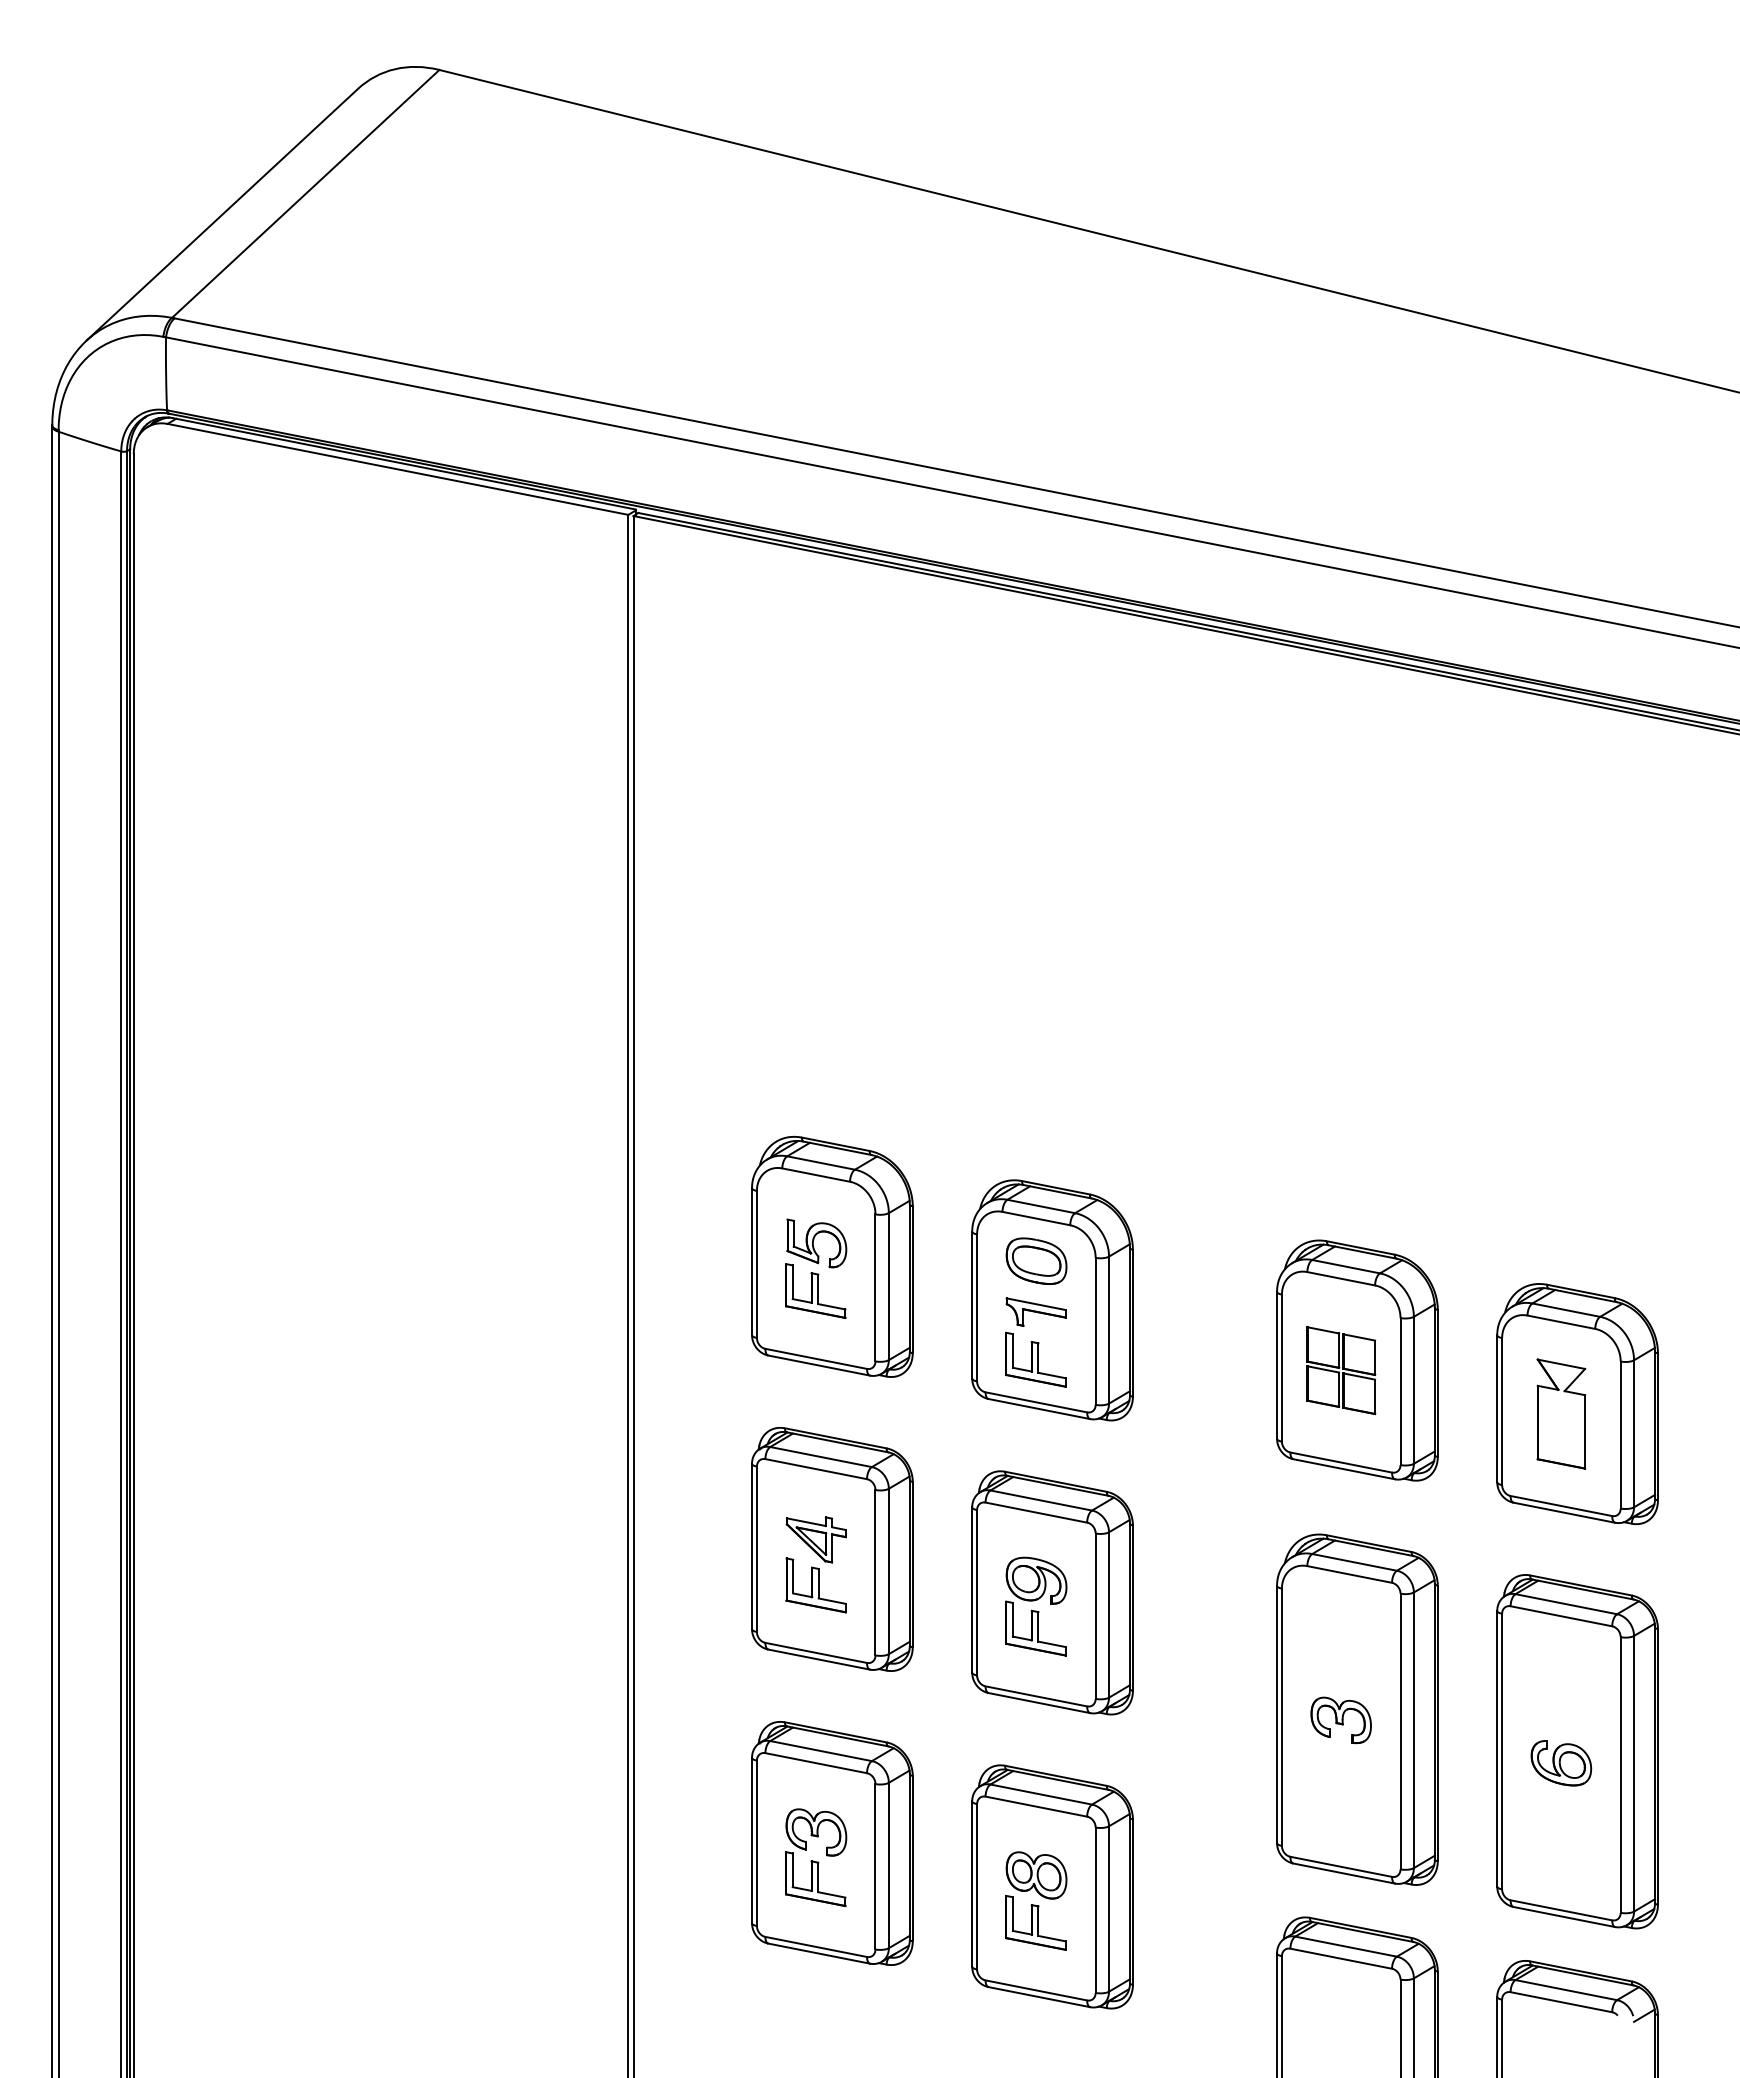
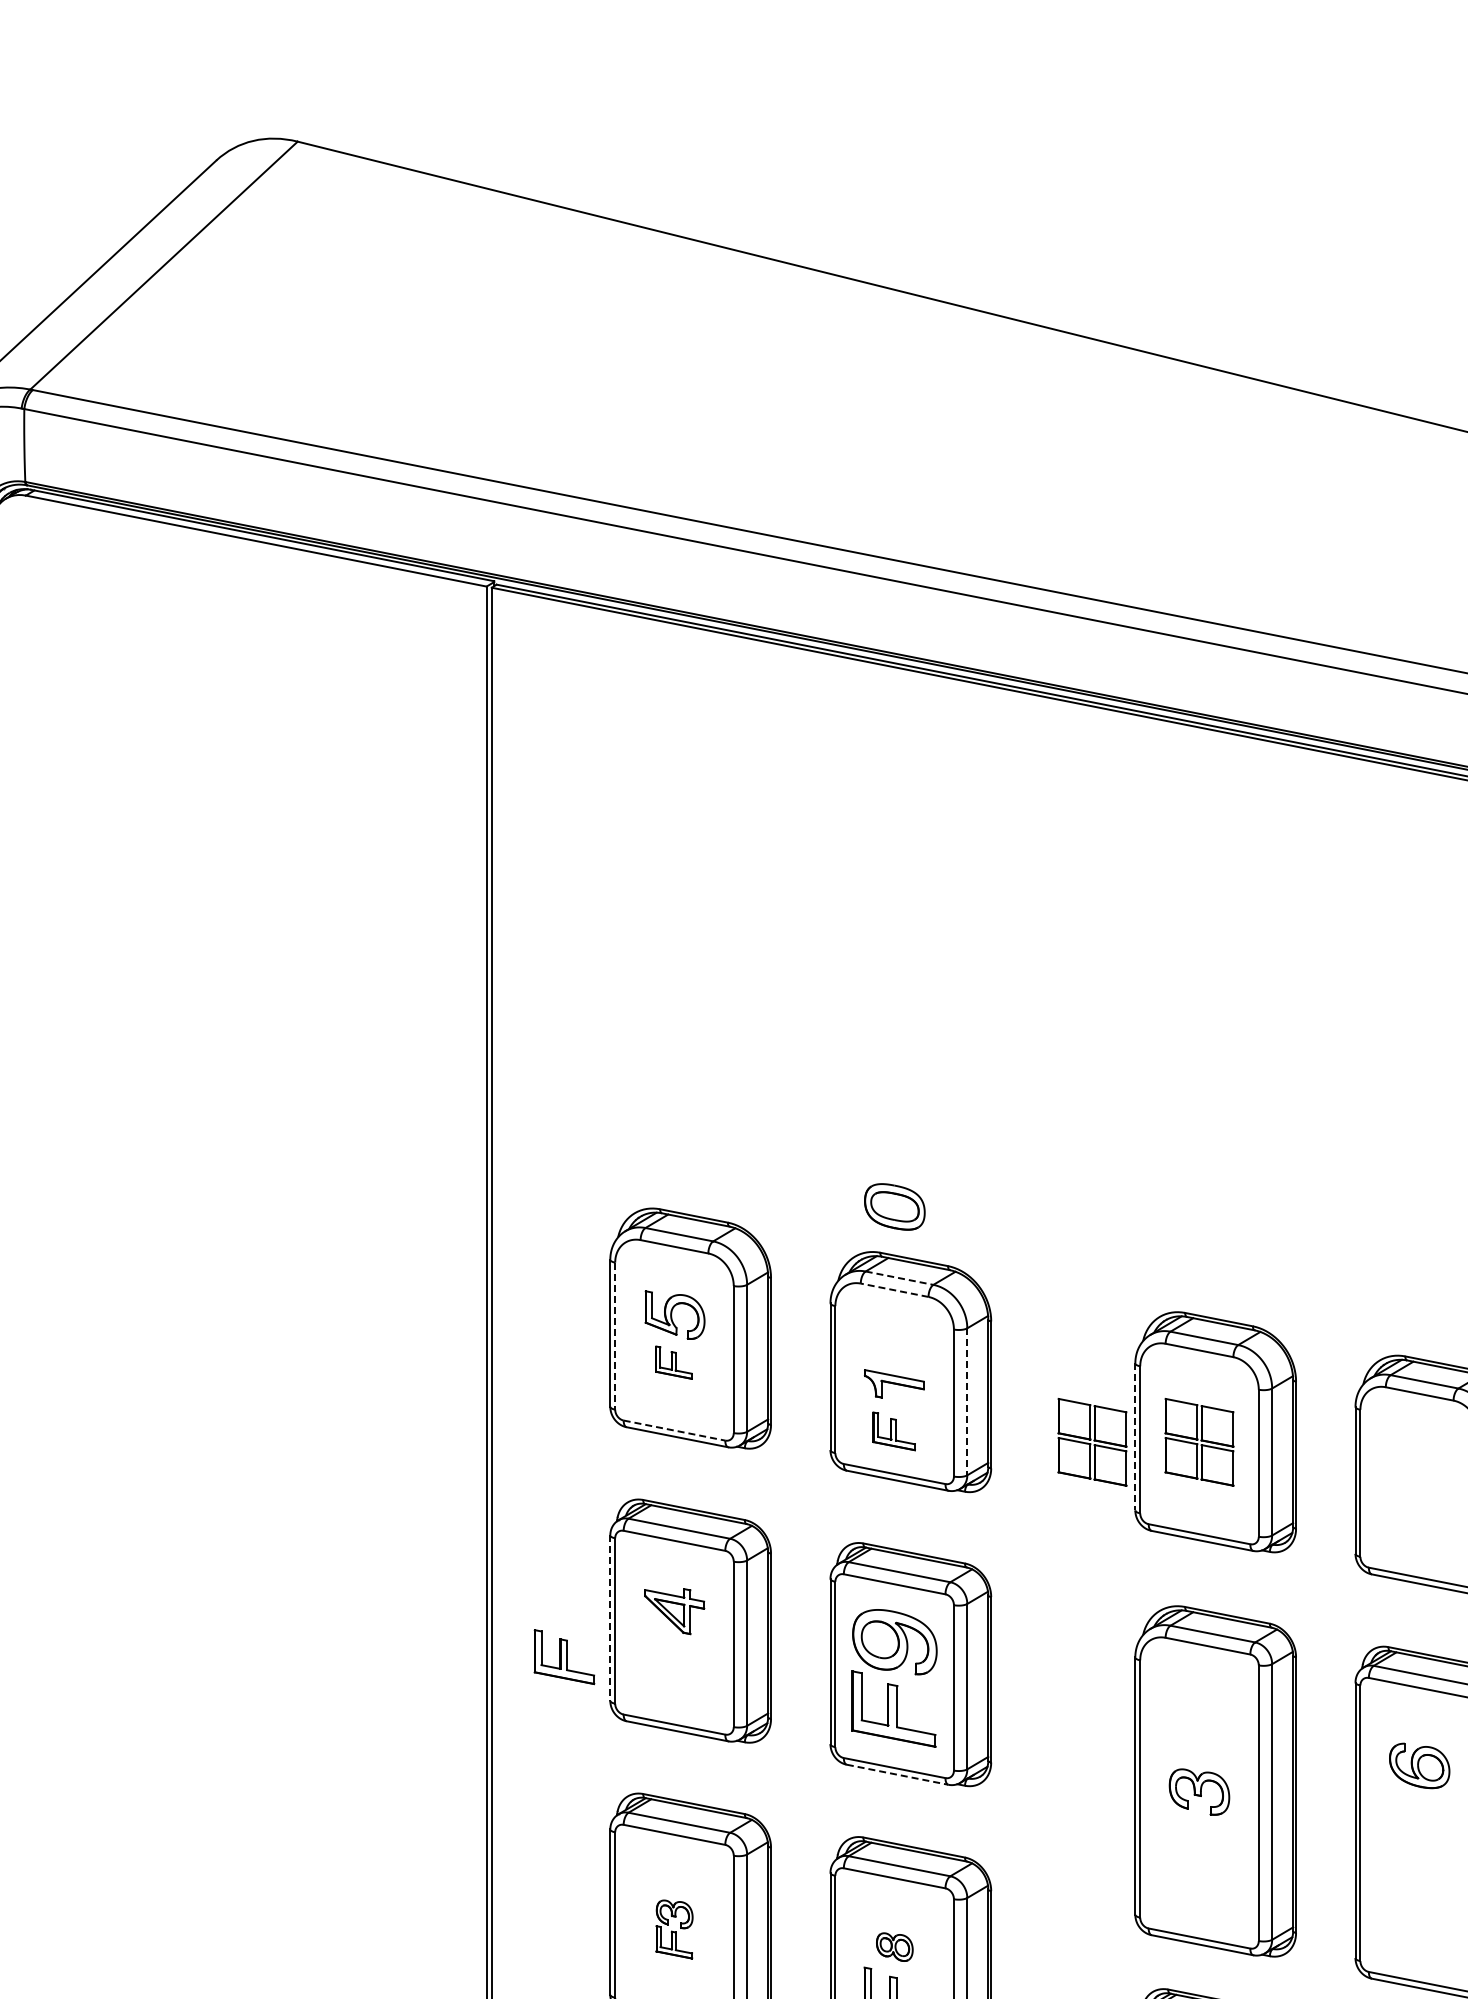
line: (1041, 1206) -> (899, 1278), solid -> dashed
line: (1036, 1218) -> (894, 1290), solid -> dashed
part: (1036, 1260) -> (894, 1206), moved
line: (756, 1264) -> (614, 1336), solid -> dashed
part: (815, 1290) -> (673, 1362), size x0.6
line: (1109, 1330) -> (967, 1402), solid -> dashed
line: (816, 1358) -> (674, 1430), solid -> dashed
part: (1035, 1359) -> (893, 1431), size x0.7
line: (1277, 1365) -> (1135, 1437), solid -> dashed
part: (1234, 1370) -> (1092, 1442), added
part: (1561, 1413) -> (1419, 1485), removed
line: (752, 1546) -> (610, 1618), solid -> dashed
part: (815, 1585) -> (563, 1657), moved
part: (1036, 1606) -> (894, 1678), size x1.4
line: (1039, 1703) -> (897, 1775), solid -> dashed
part: (1561, 1763) -> (1419, 1766), moved
part: (816, 1857) -> (674, 1929), size x0.6
part: (1036, 1875) -> (894, 1947), size x0.6

